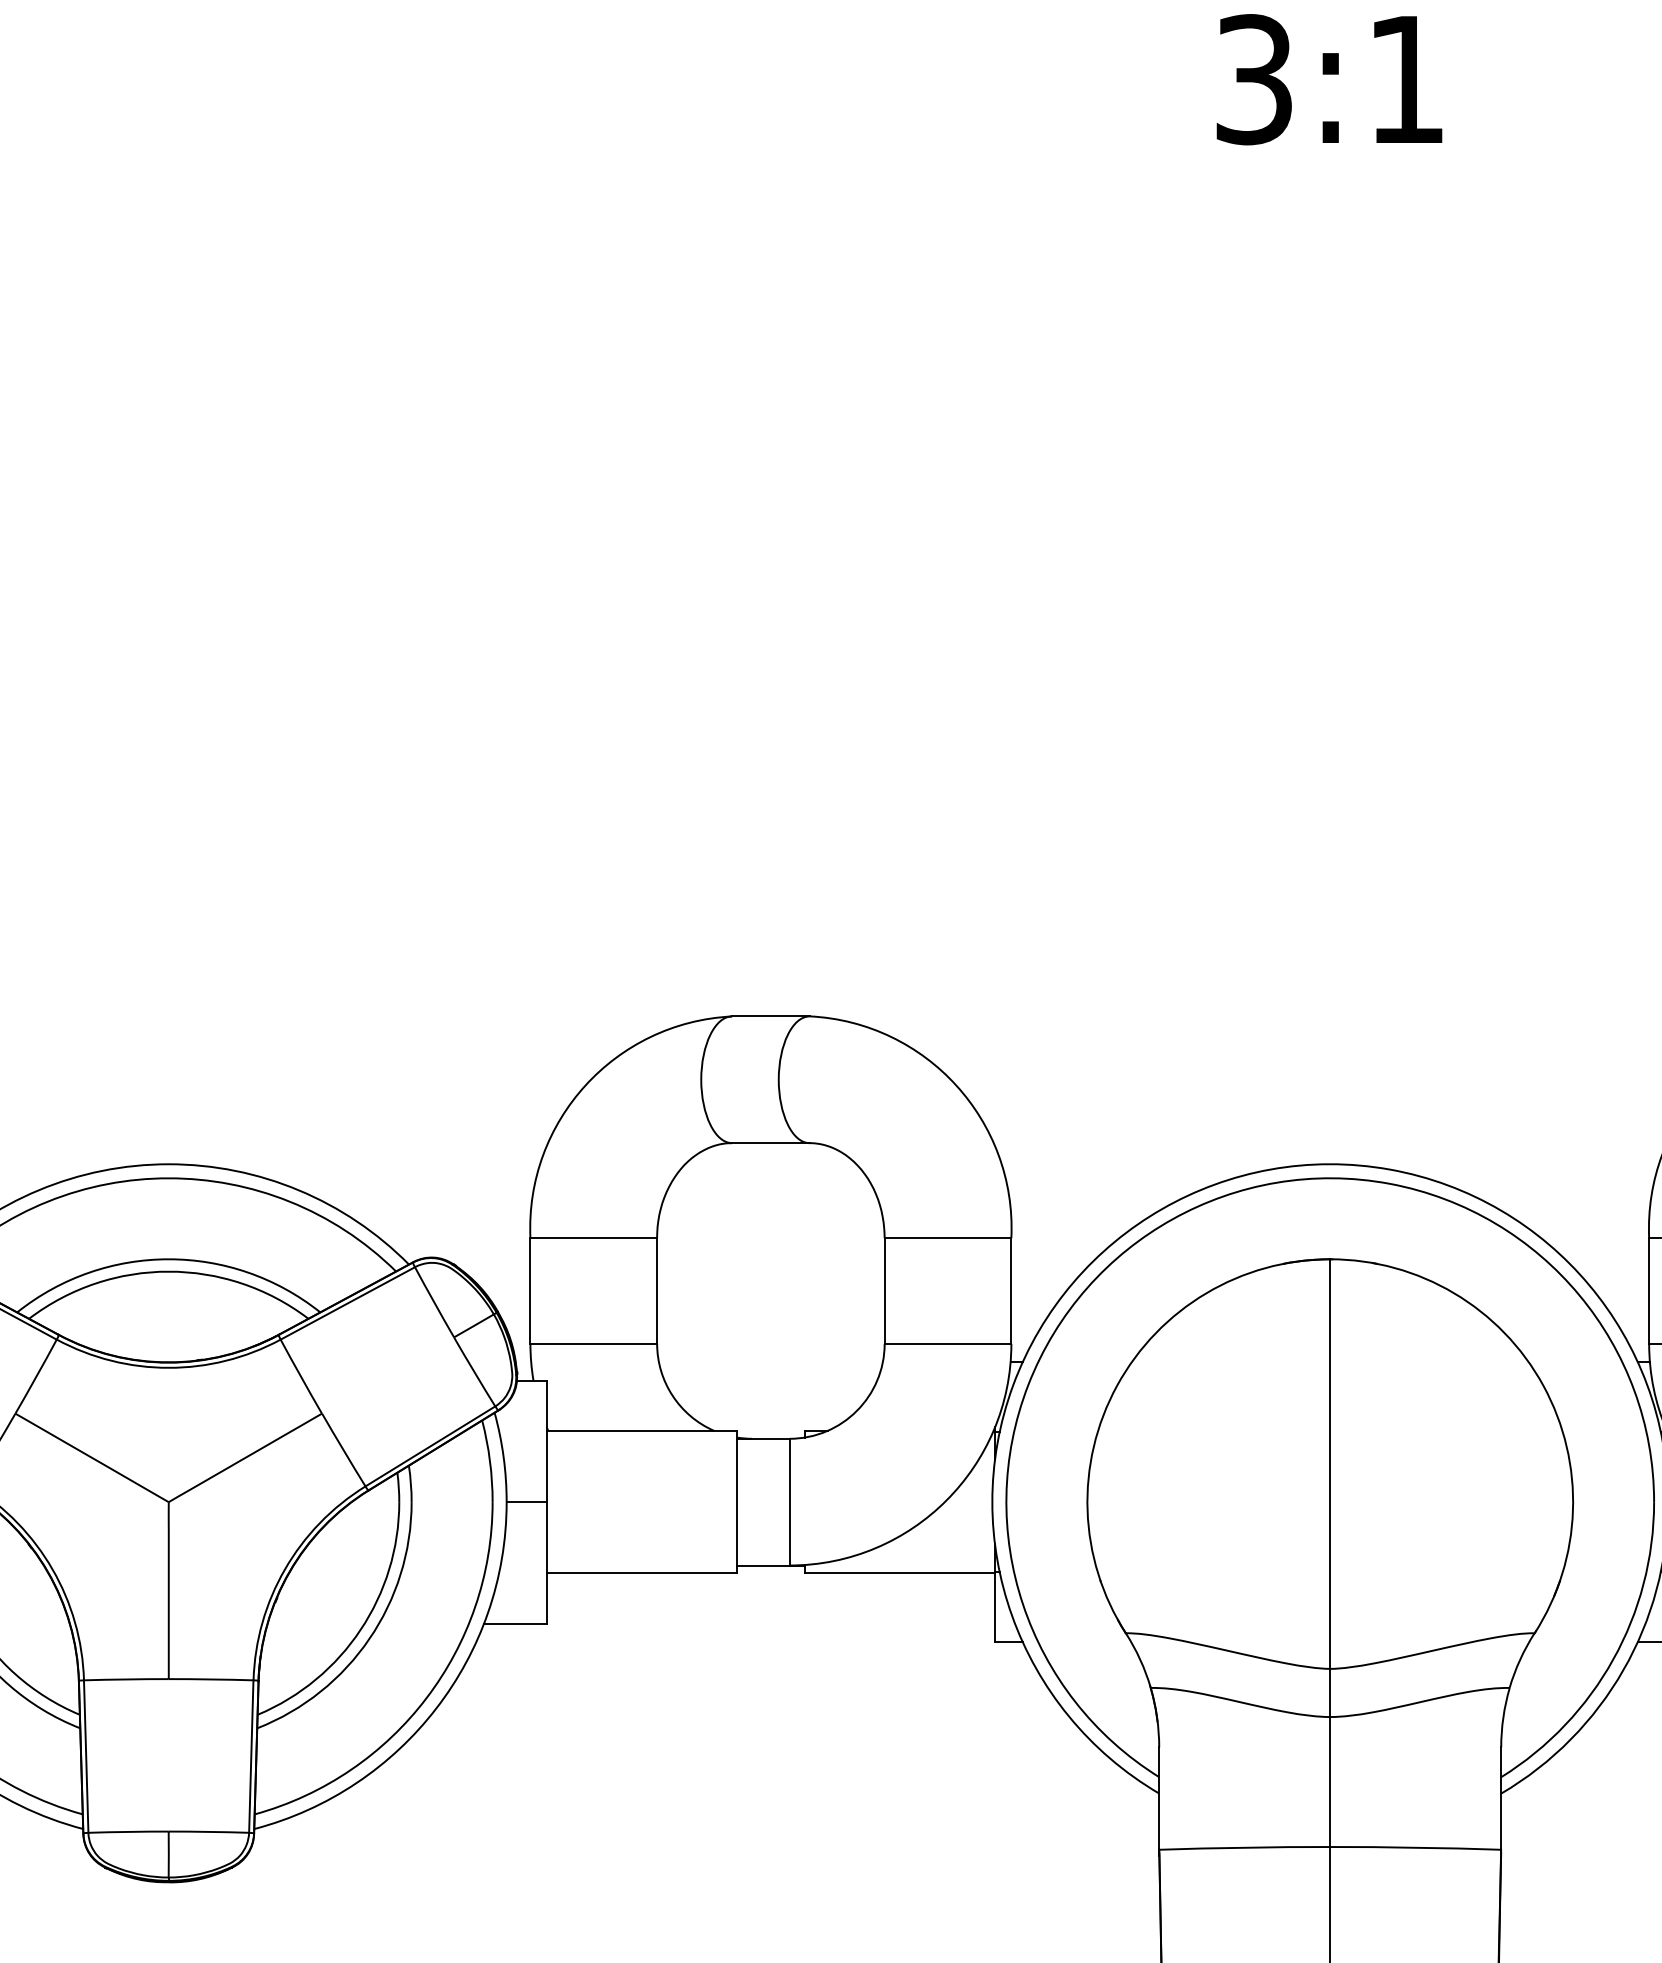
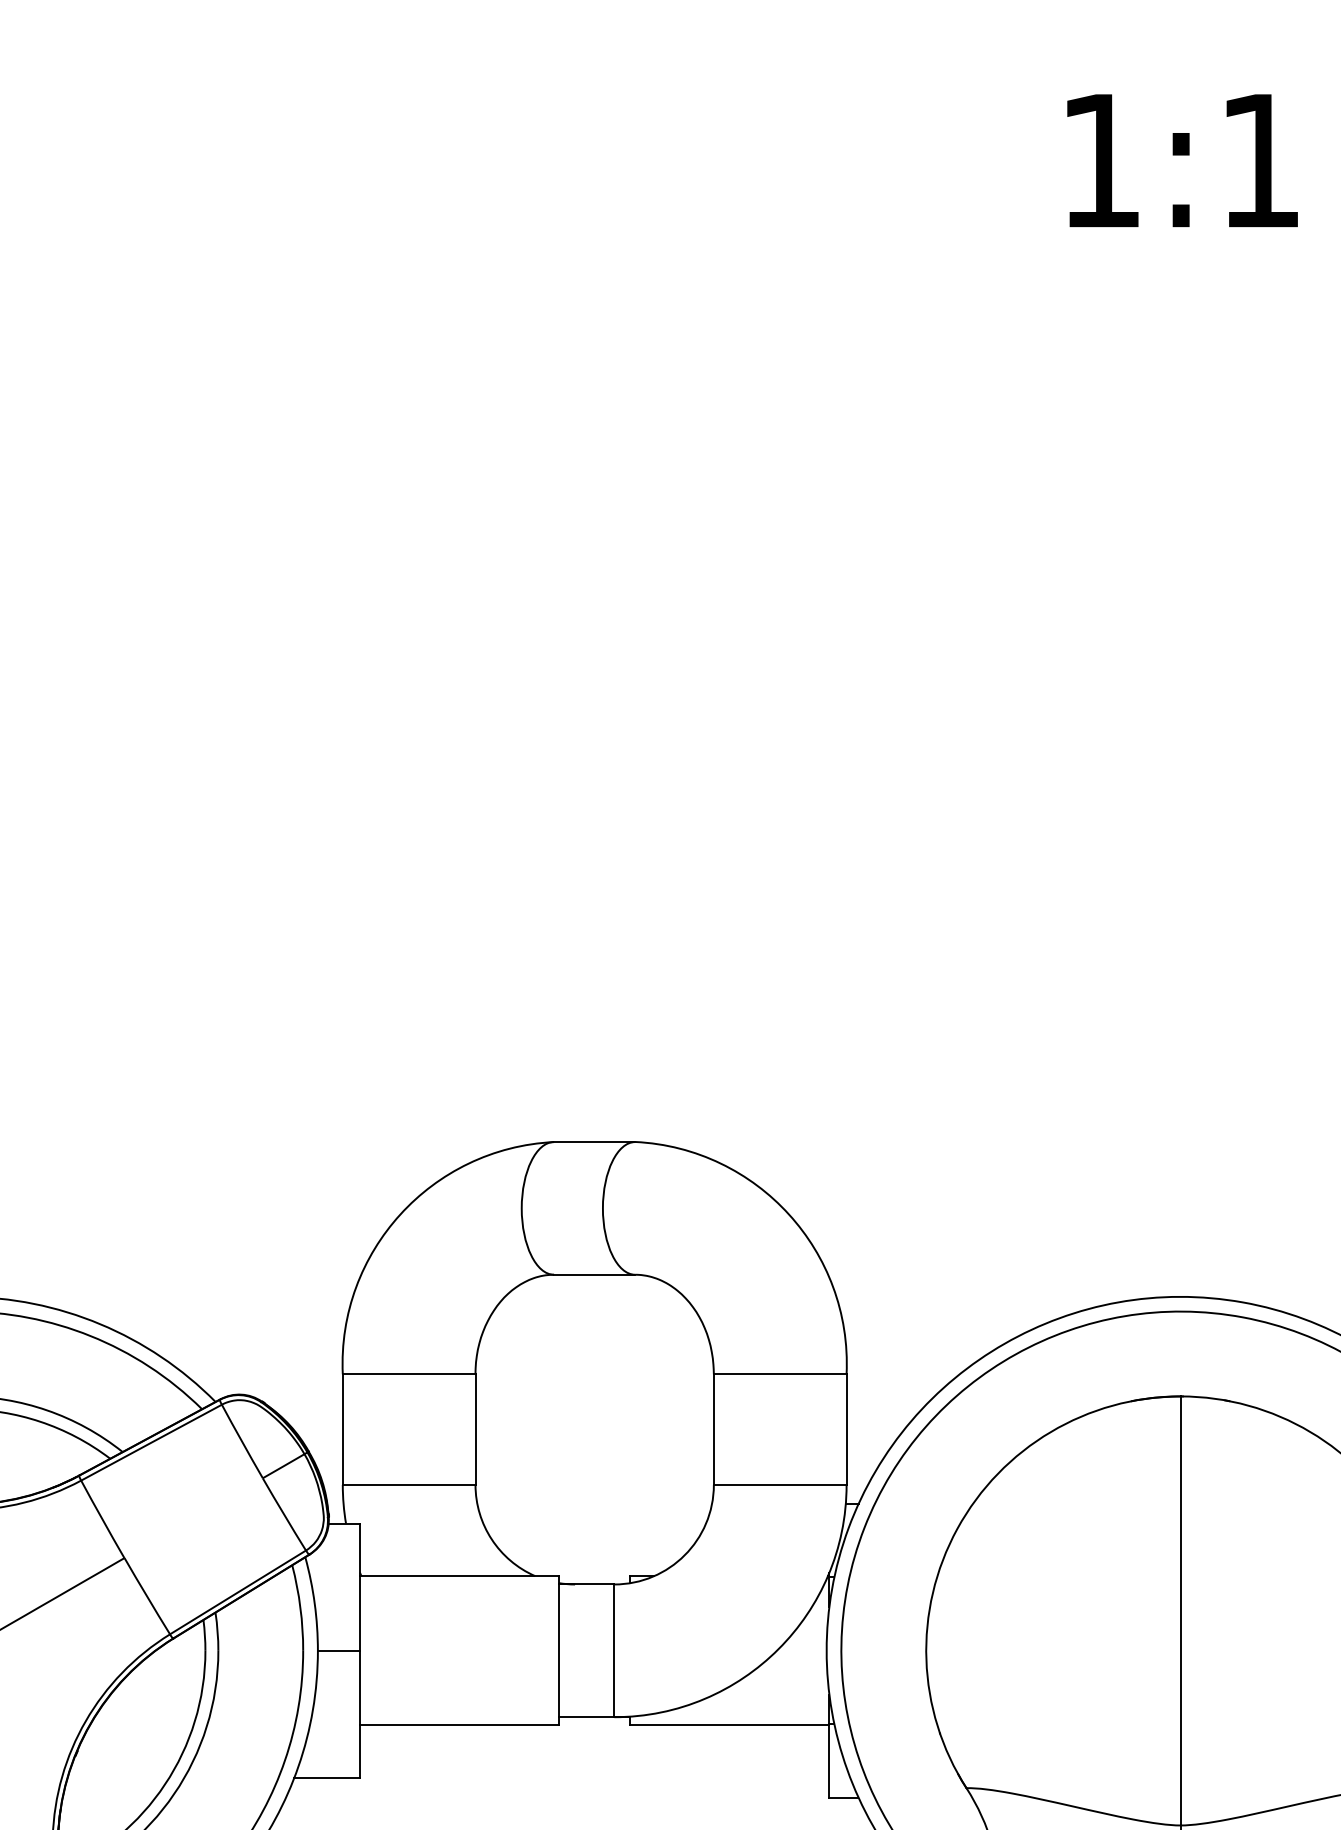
text: (1253, 79) -> (1100, 160), 3:1 -> 1:1

